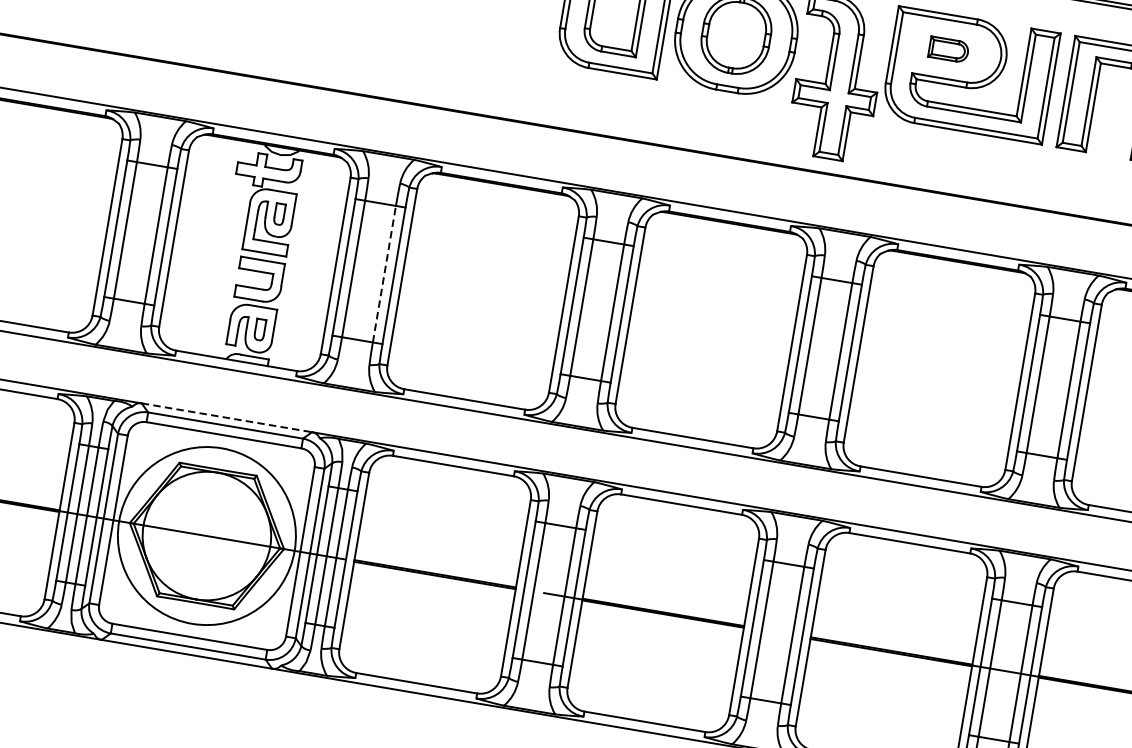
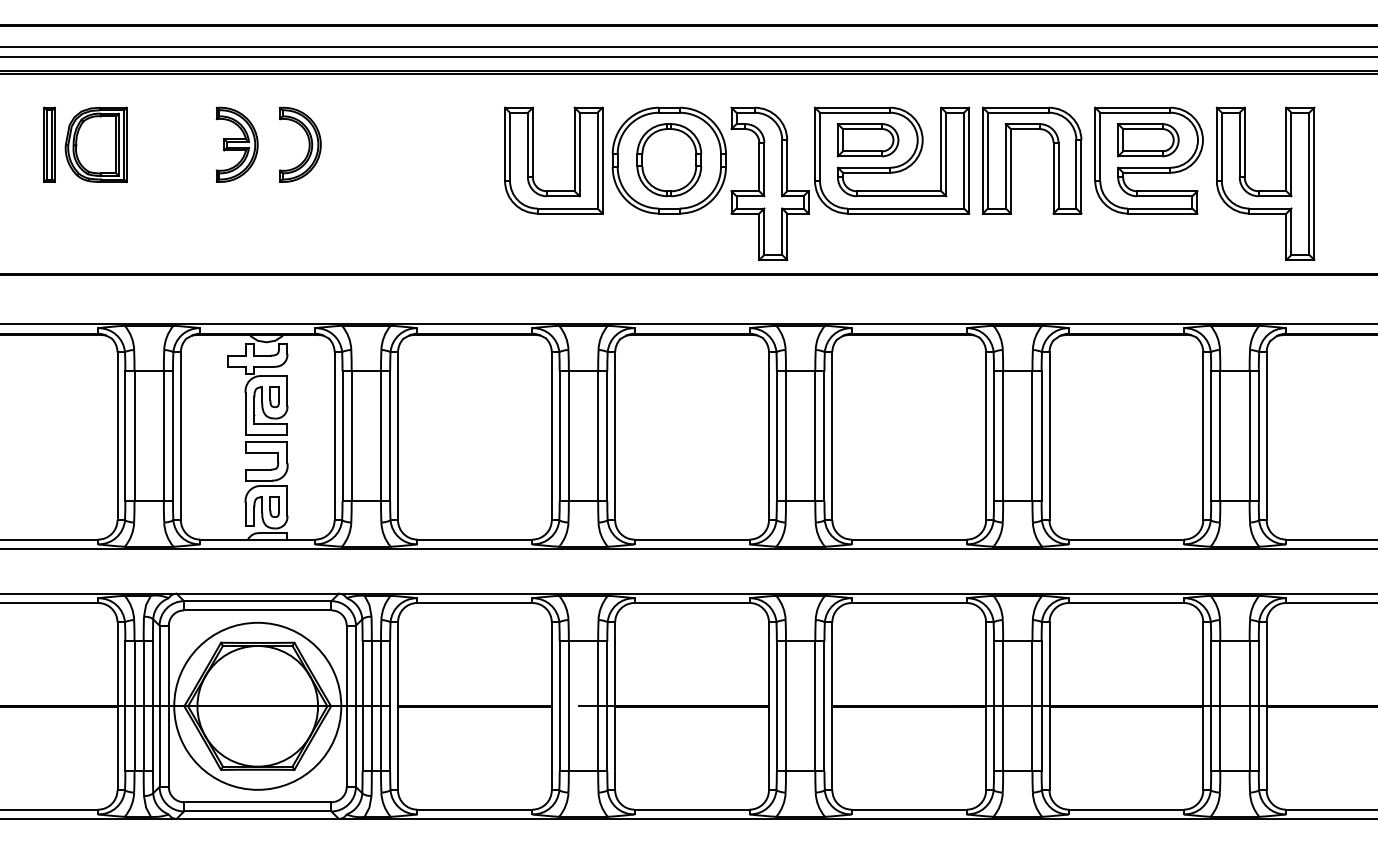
part: (948, 49) -> (867, 140), size x1.67
line: (384, 274) -> (381, 436), dashed -> solid
line: (227, 417) -> (258, 593), dashed -> solid

